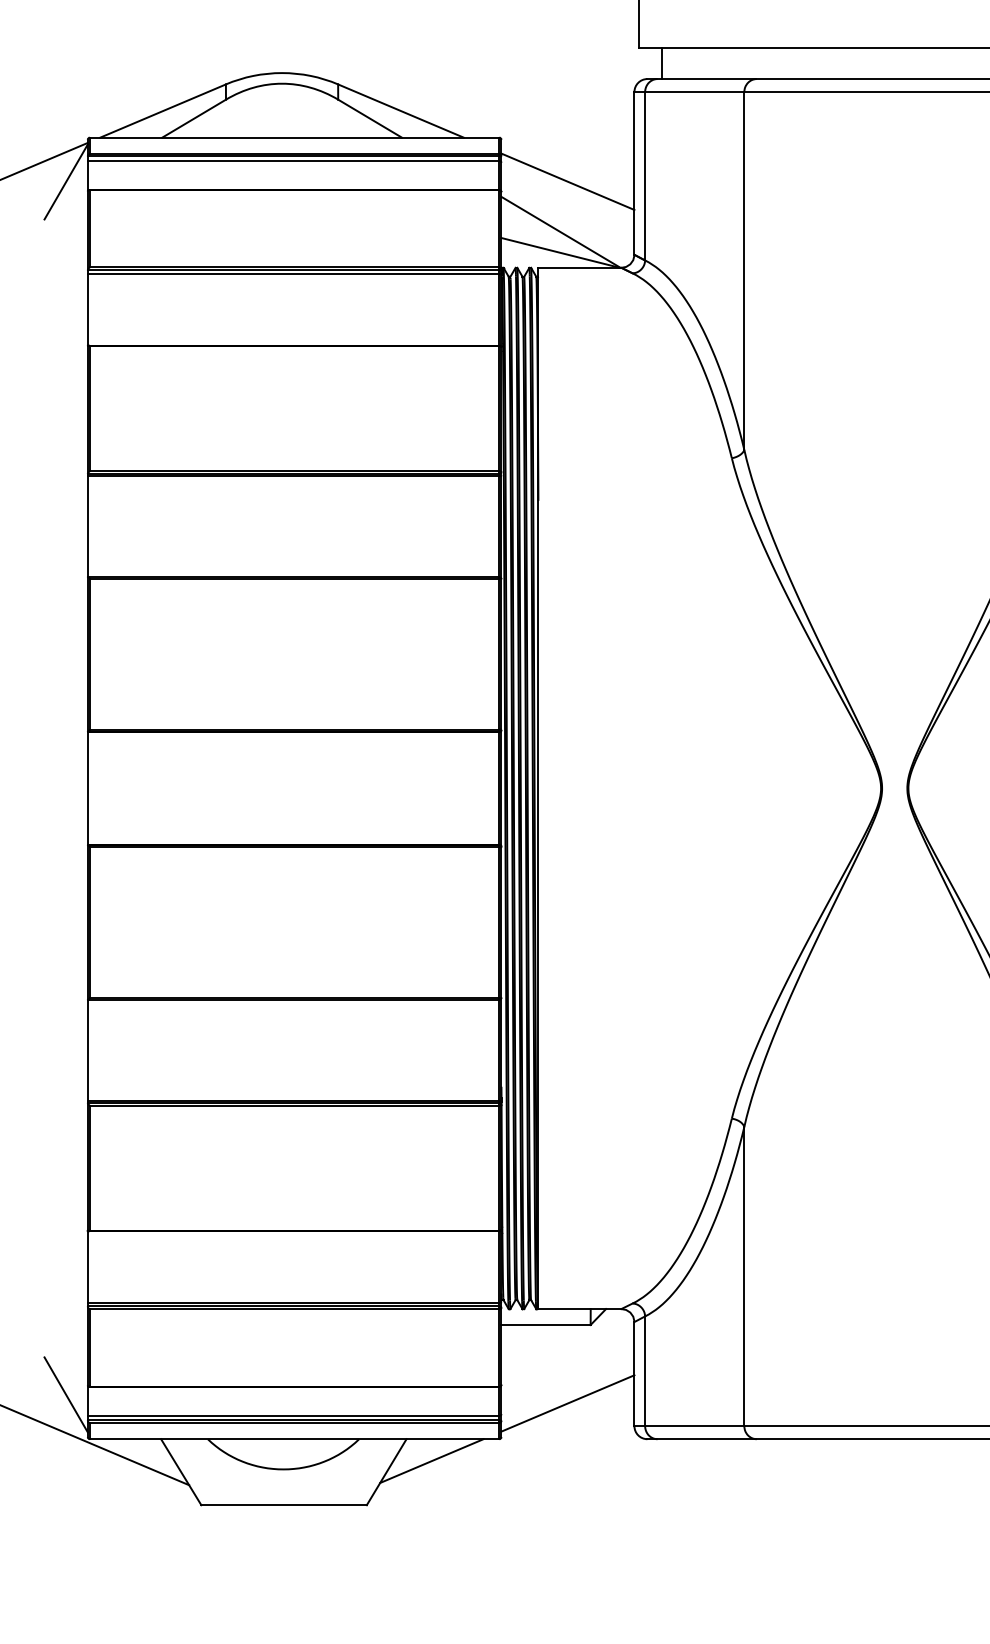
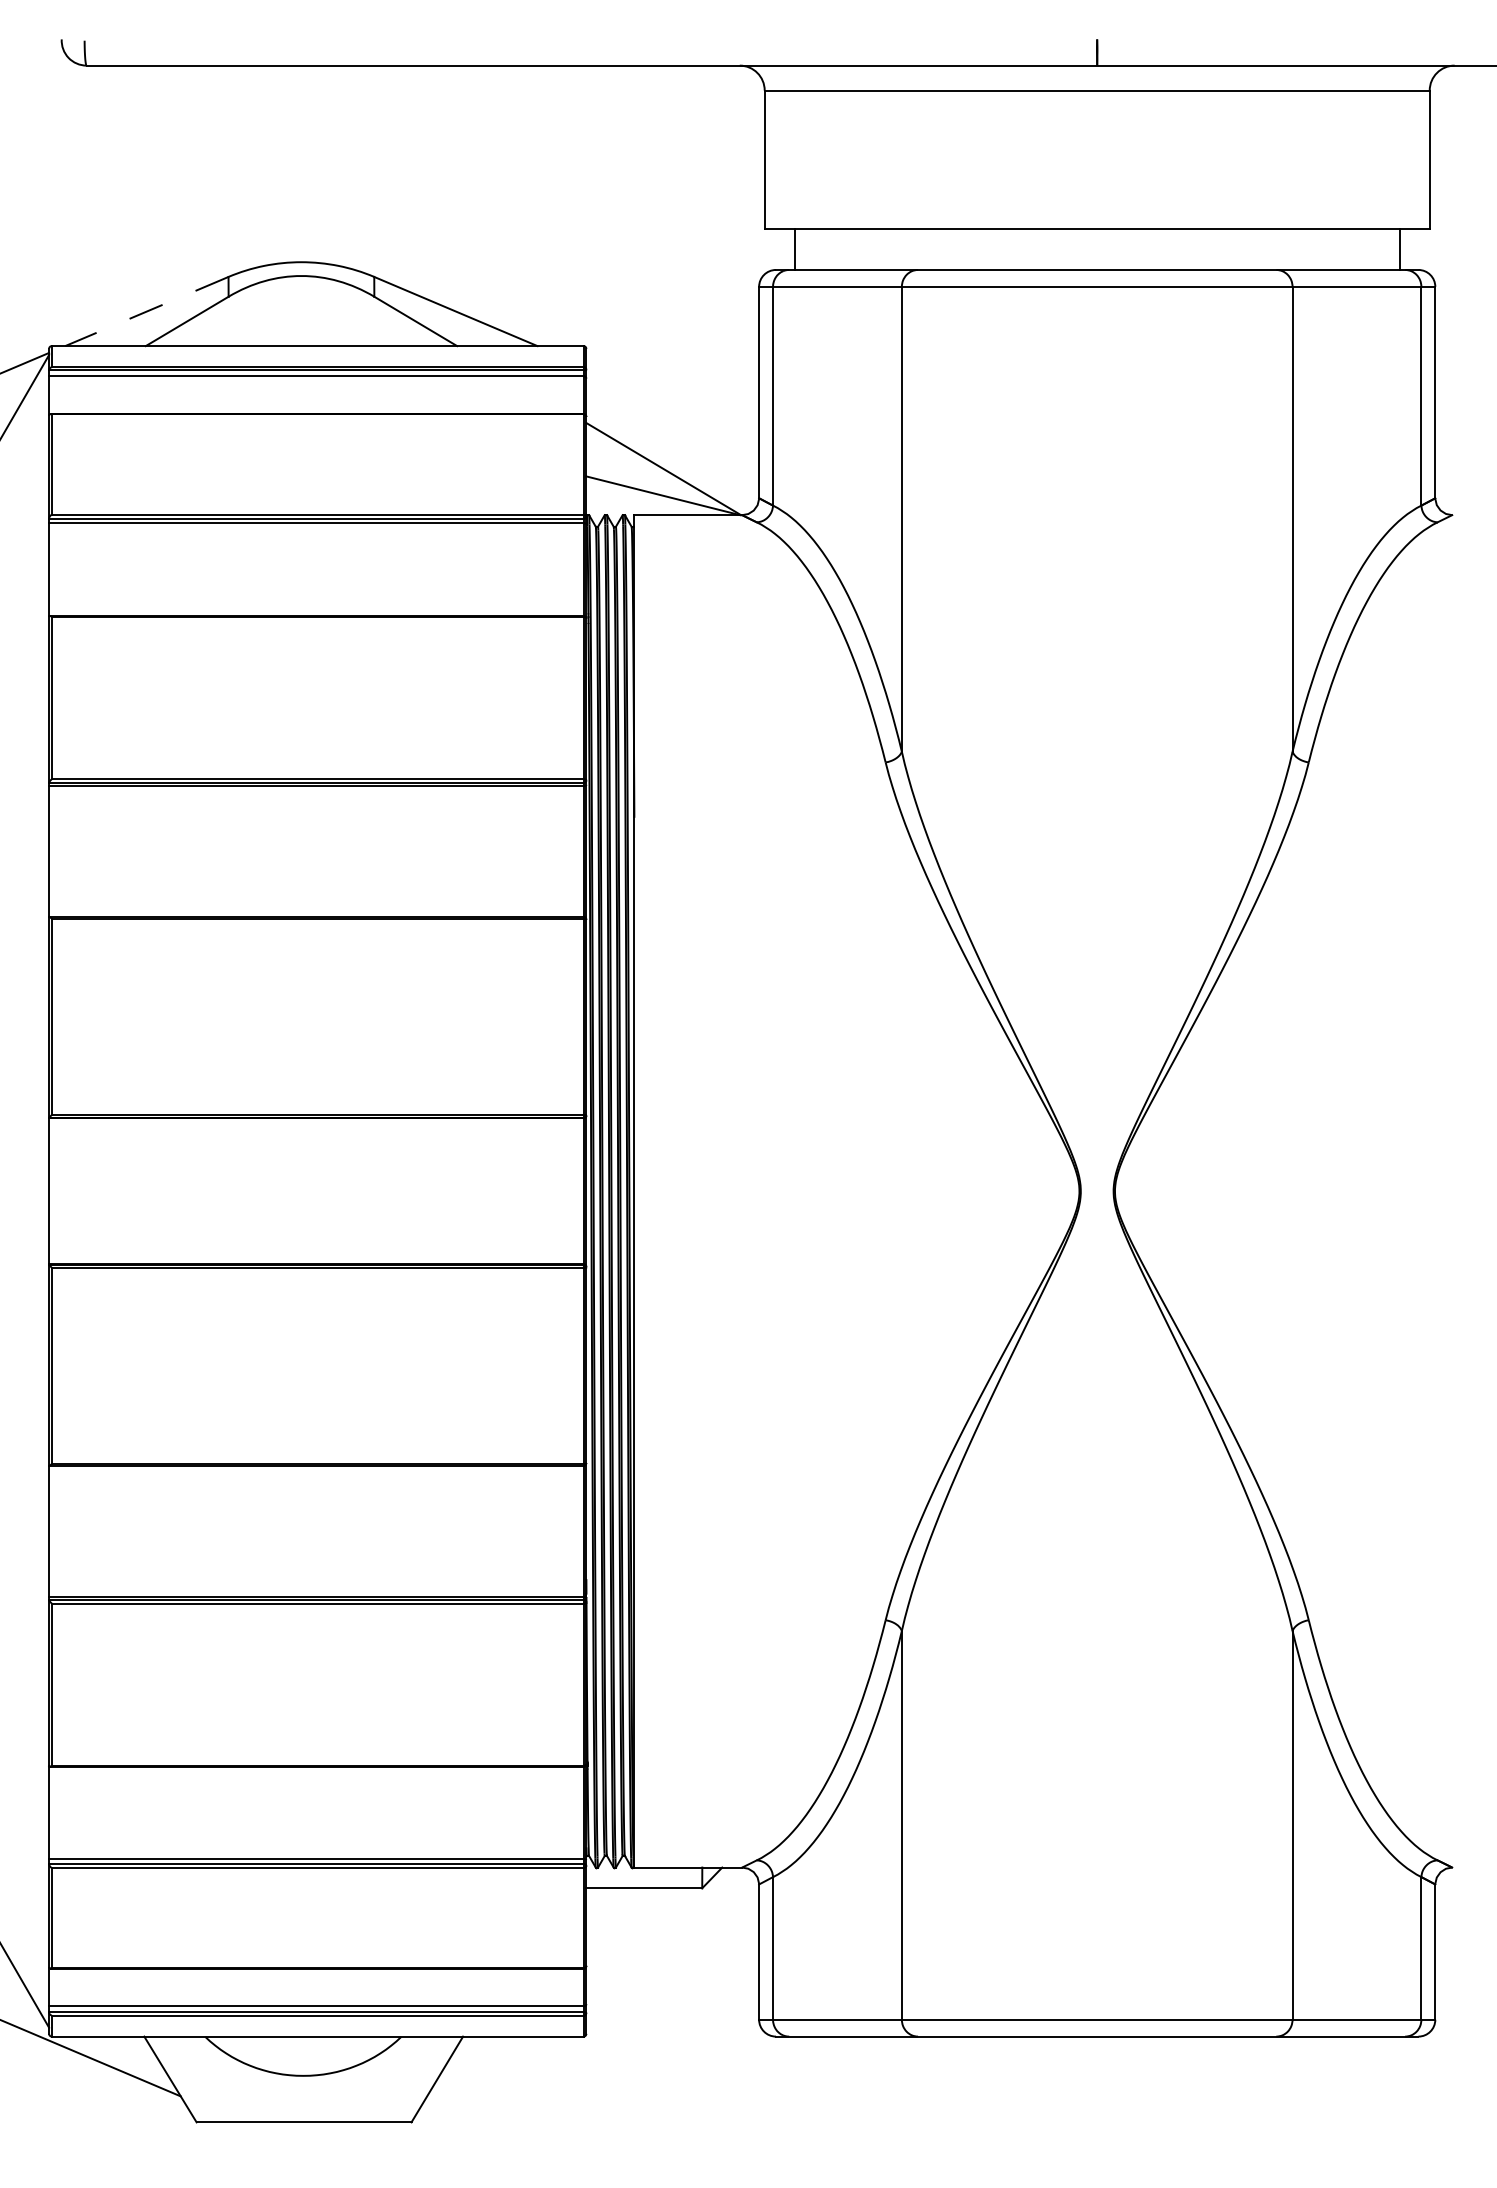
line: (162, 111) -> (146, 311), solid -> dashed
line: (567, 181) -> (672, 403), removed
line: (567, 1402) -> (672, 1989), removed
line: (431, 1460) -> (495, 2064), removed

